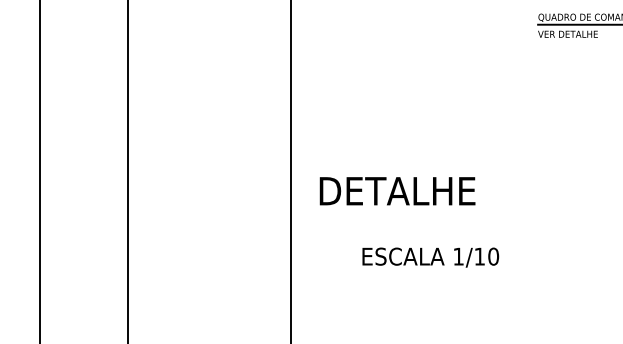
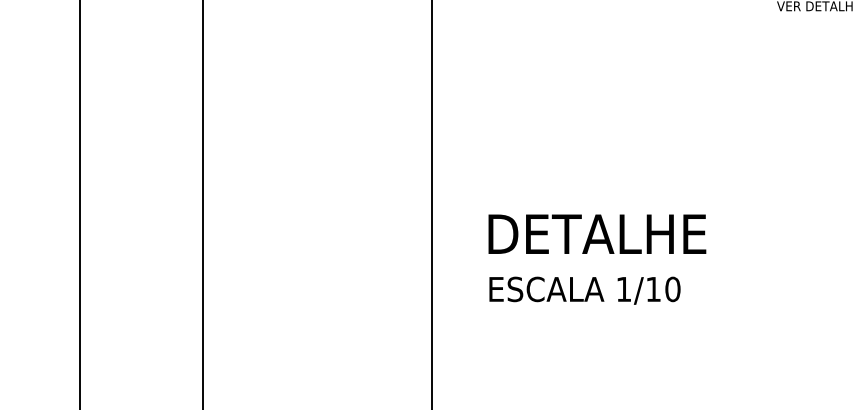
text: (397, 191) -> (597, 234), moved
text: (430, 257) -> (584, 290), moved

